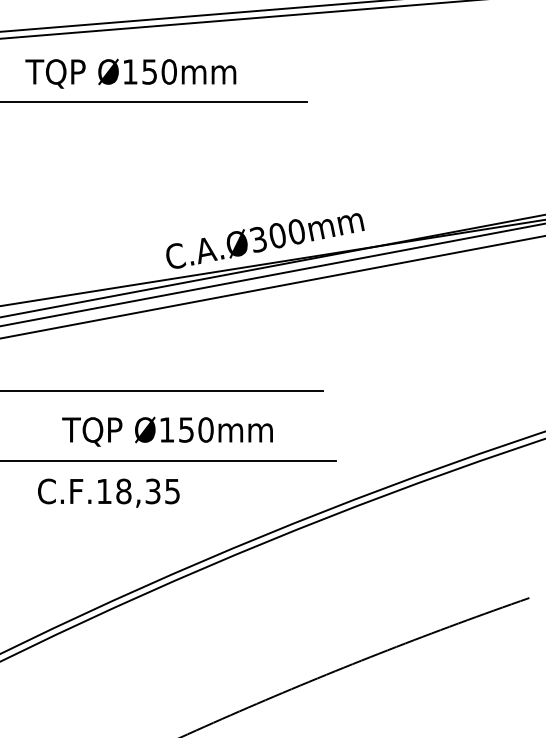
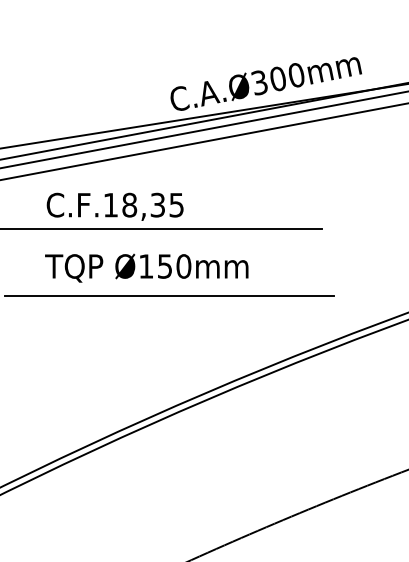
text: (167, 431) -> (146, 267), moved
text: (108, 492) -> (114, 206), moved

